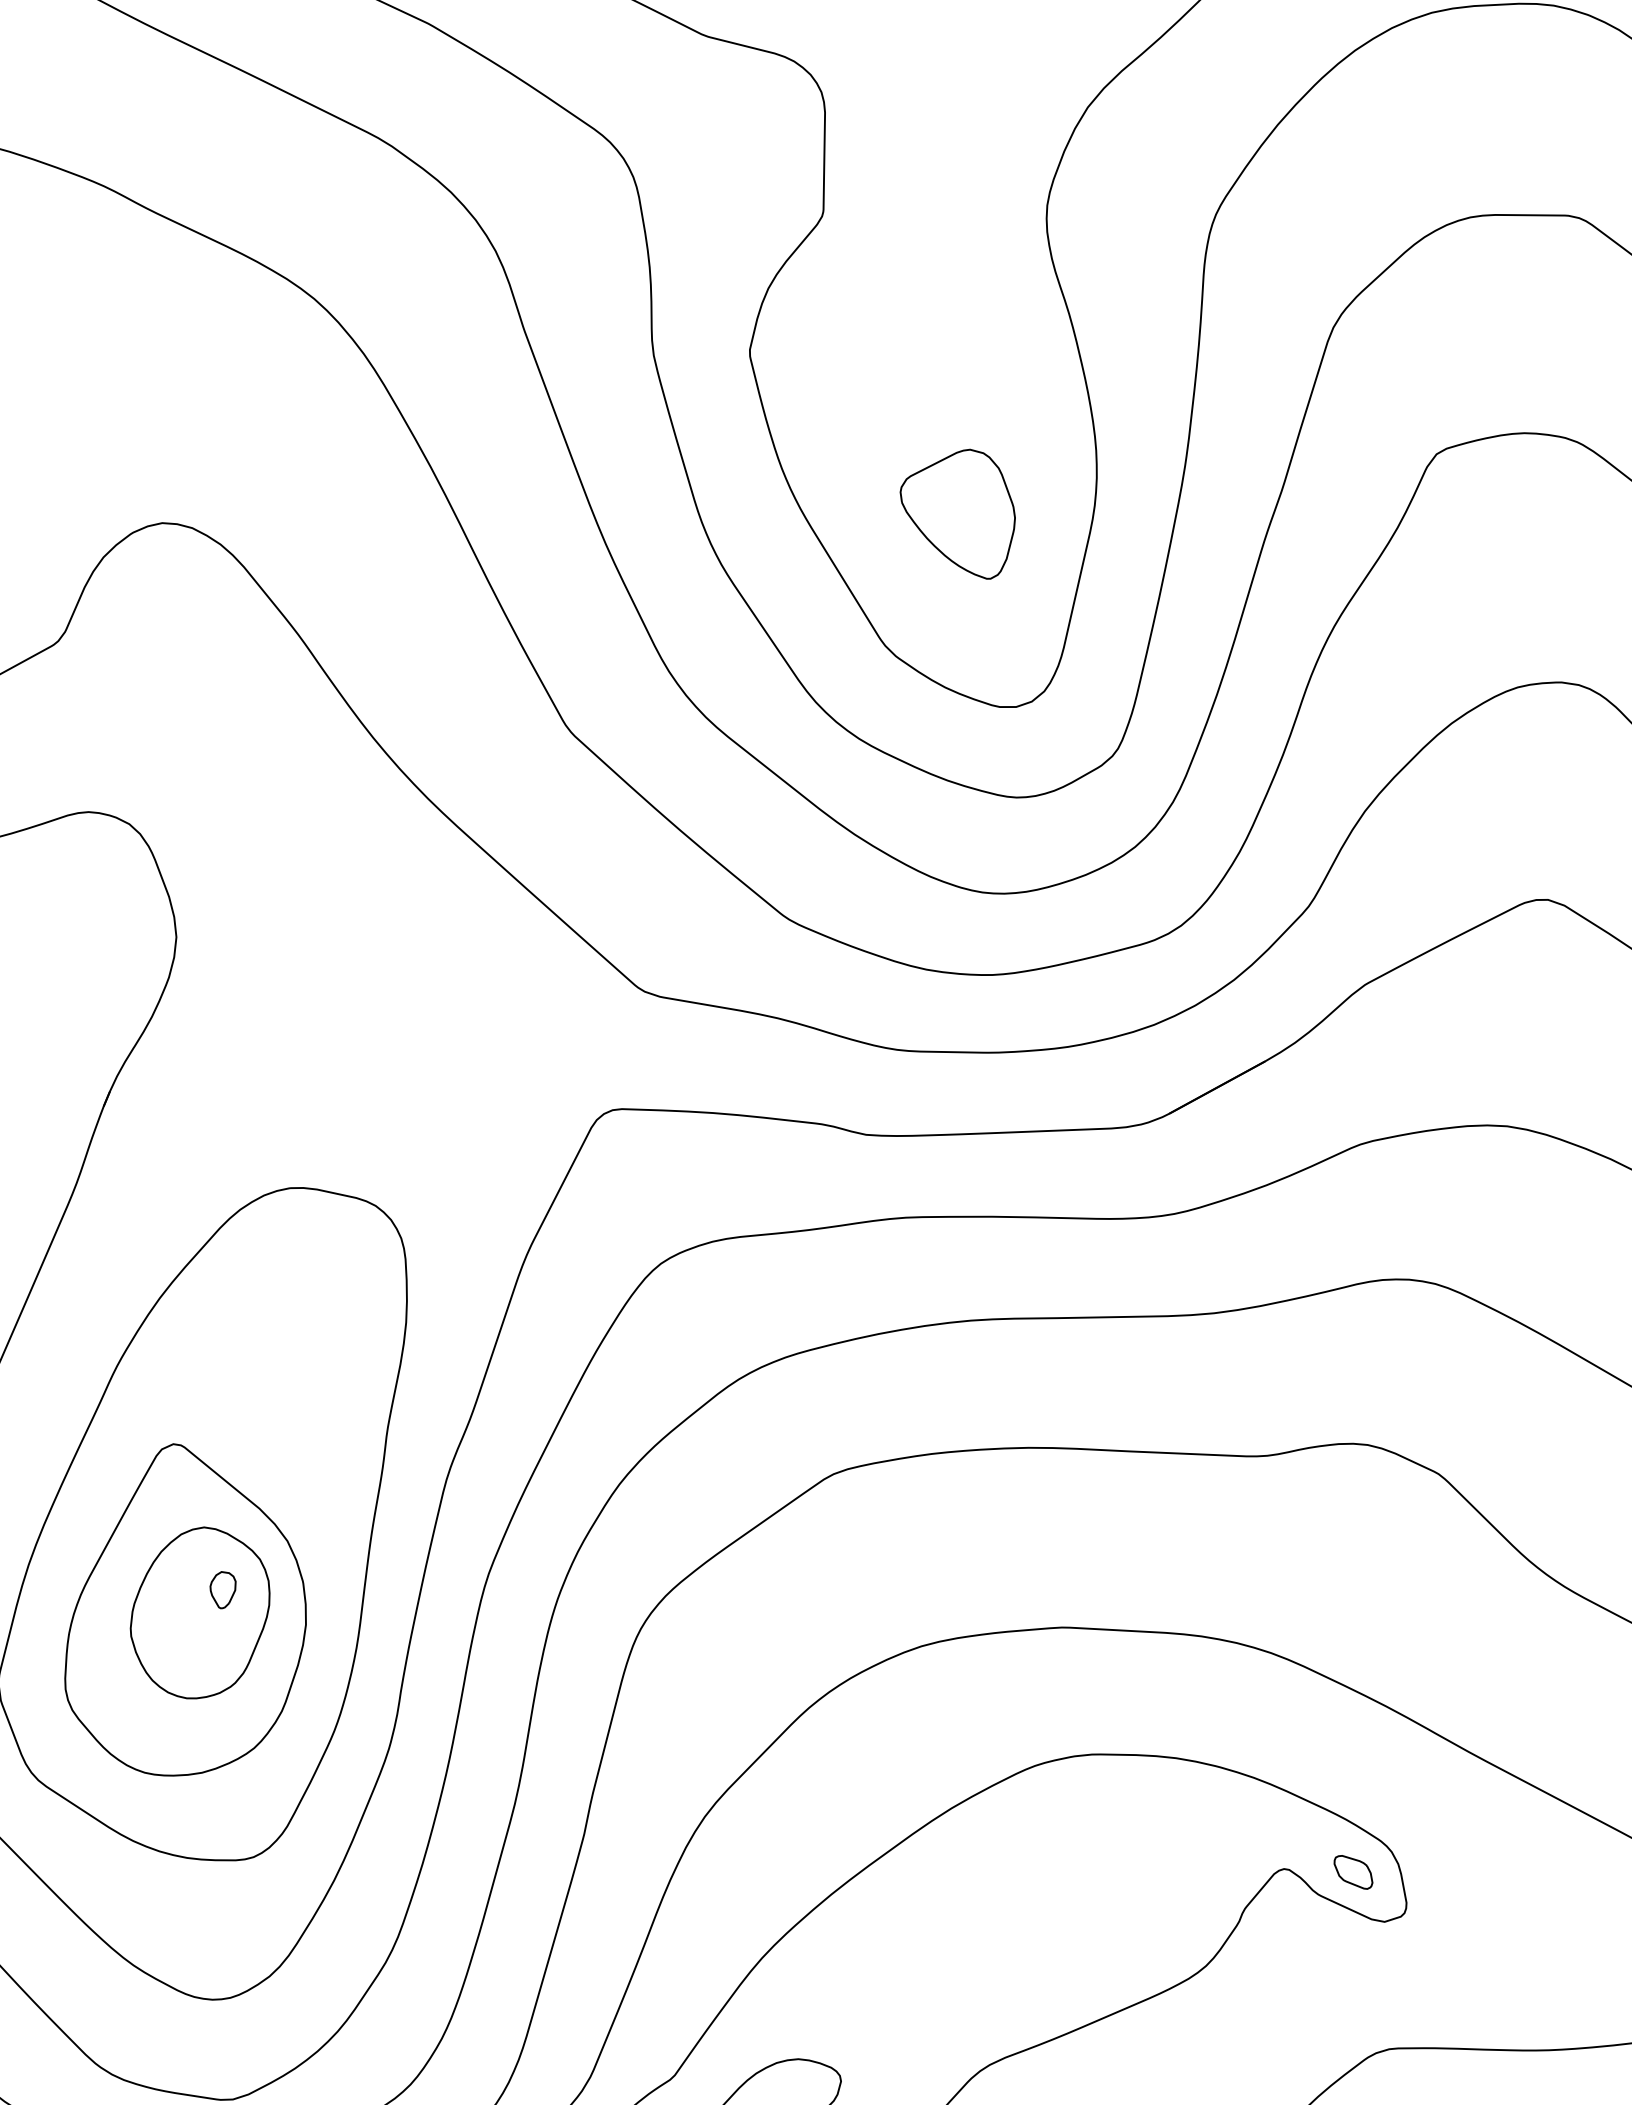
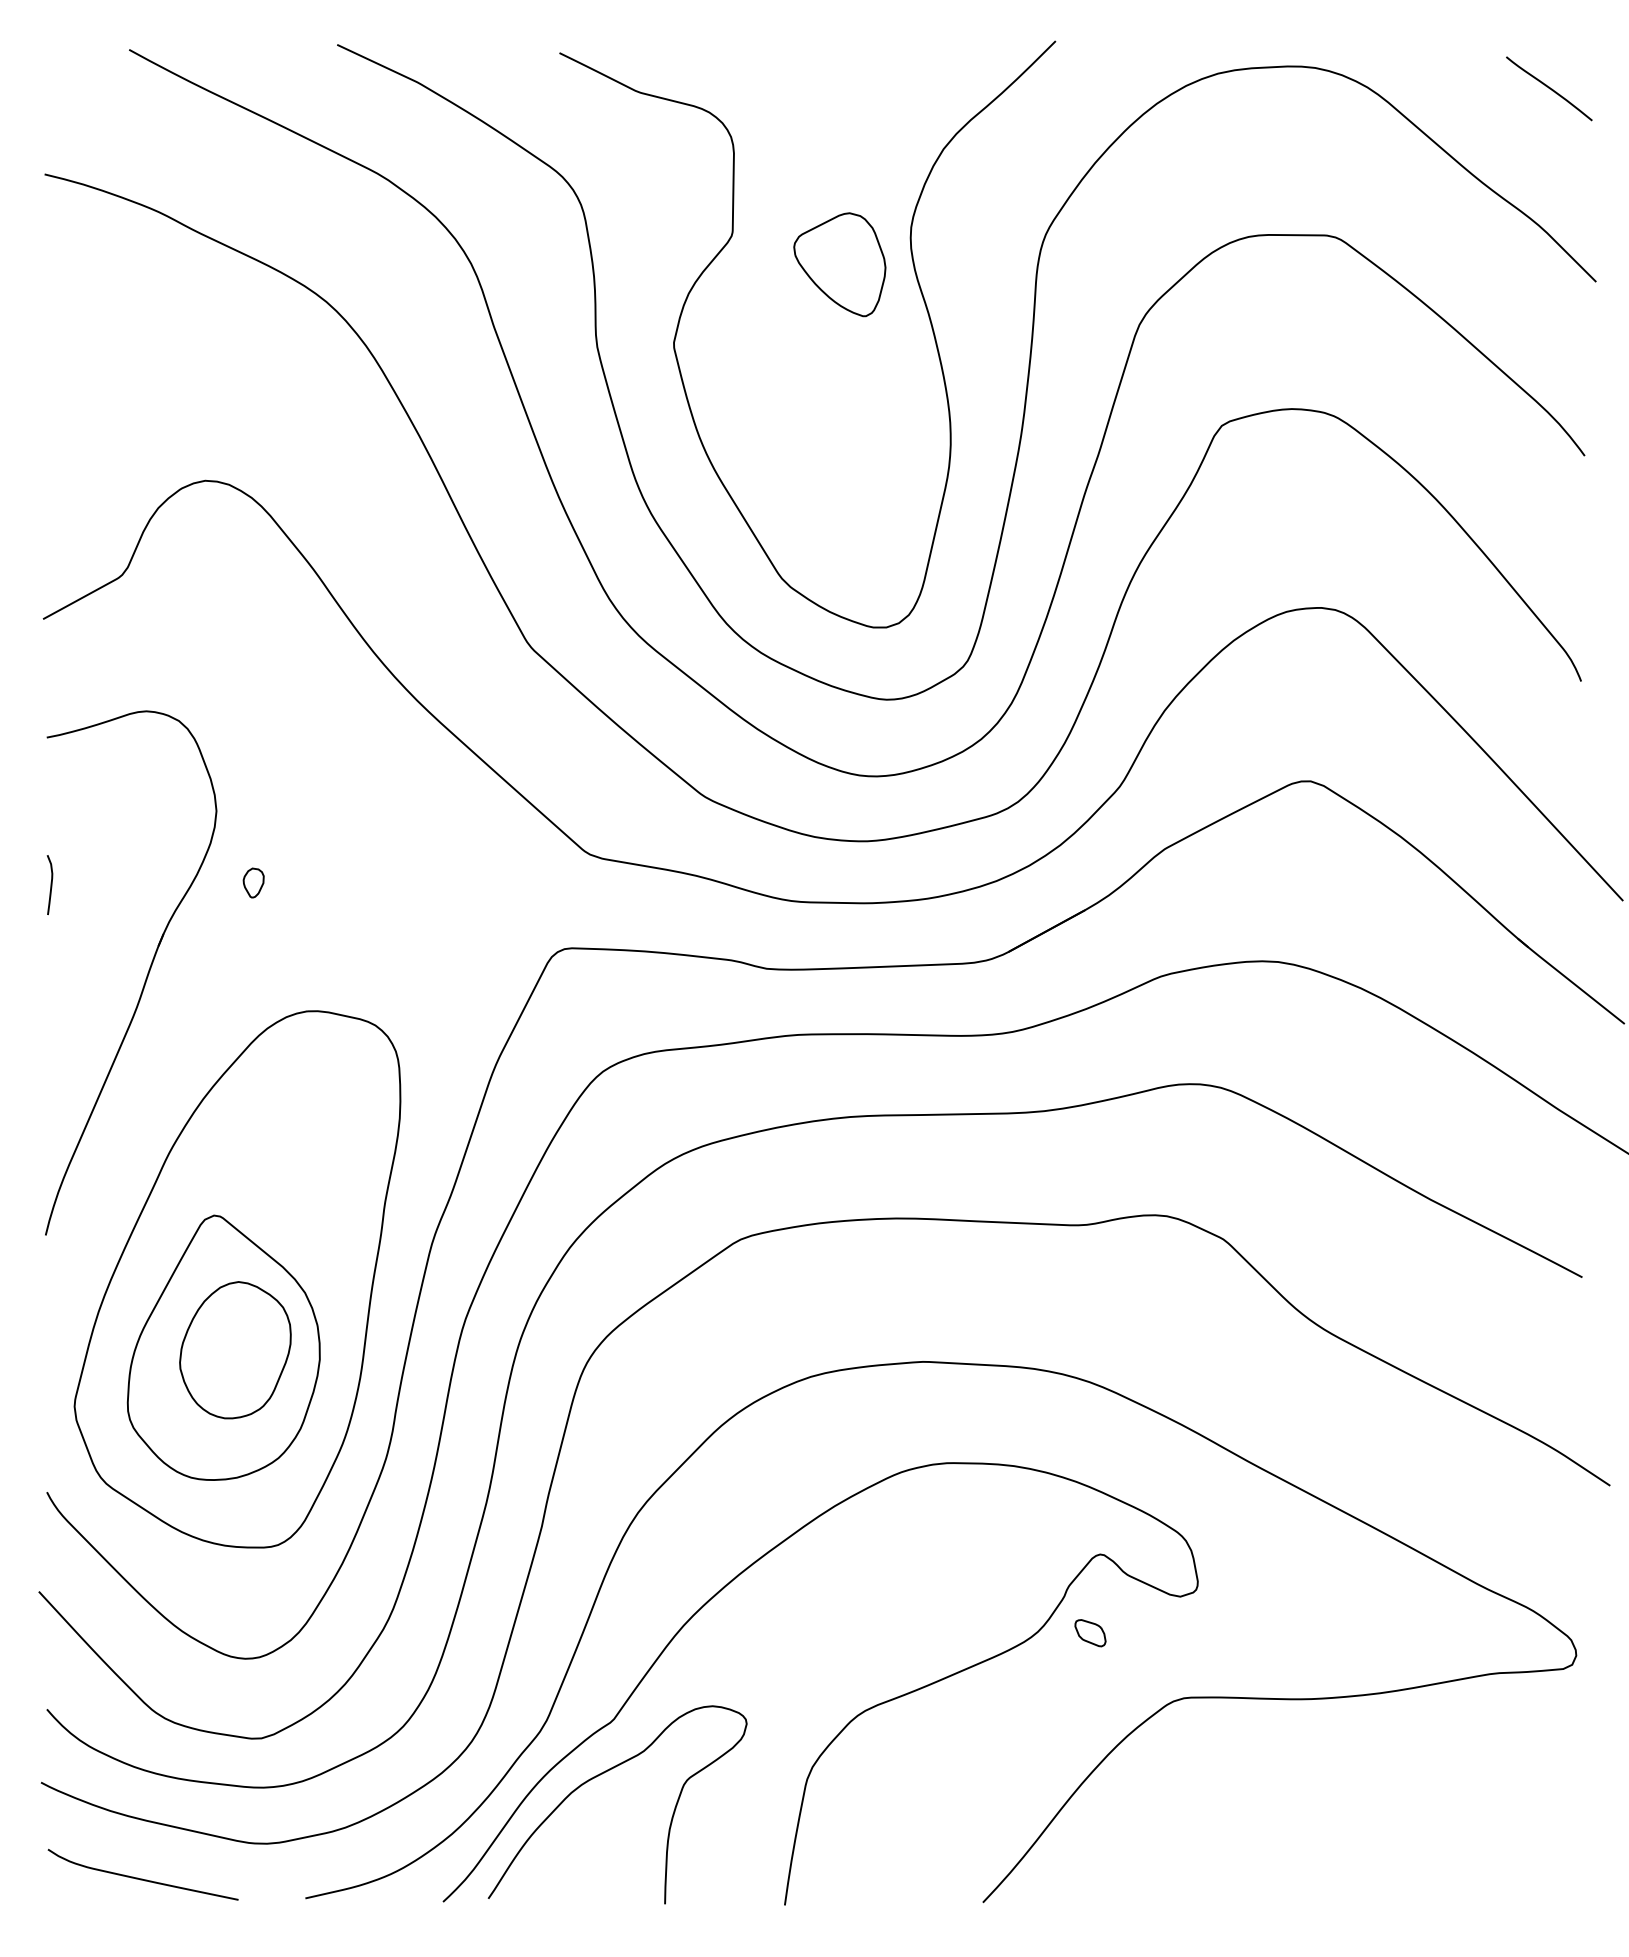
part: (957, 513) -> (839, 264), moved
part: (222, 1589) -> (253, 882), moved
part: (1353, 1872) -> (1090, 1633), moved

